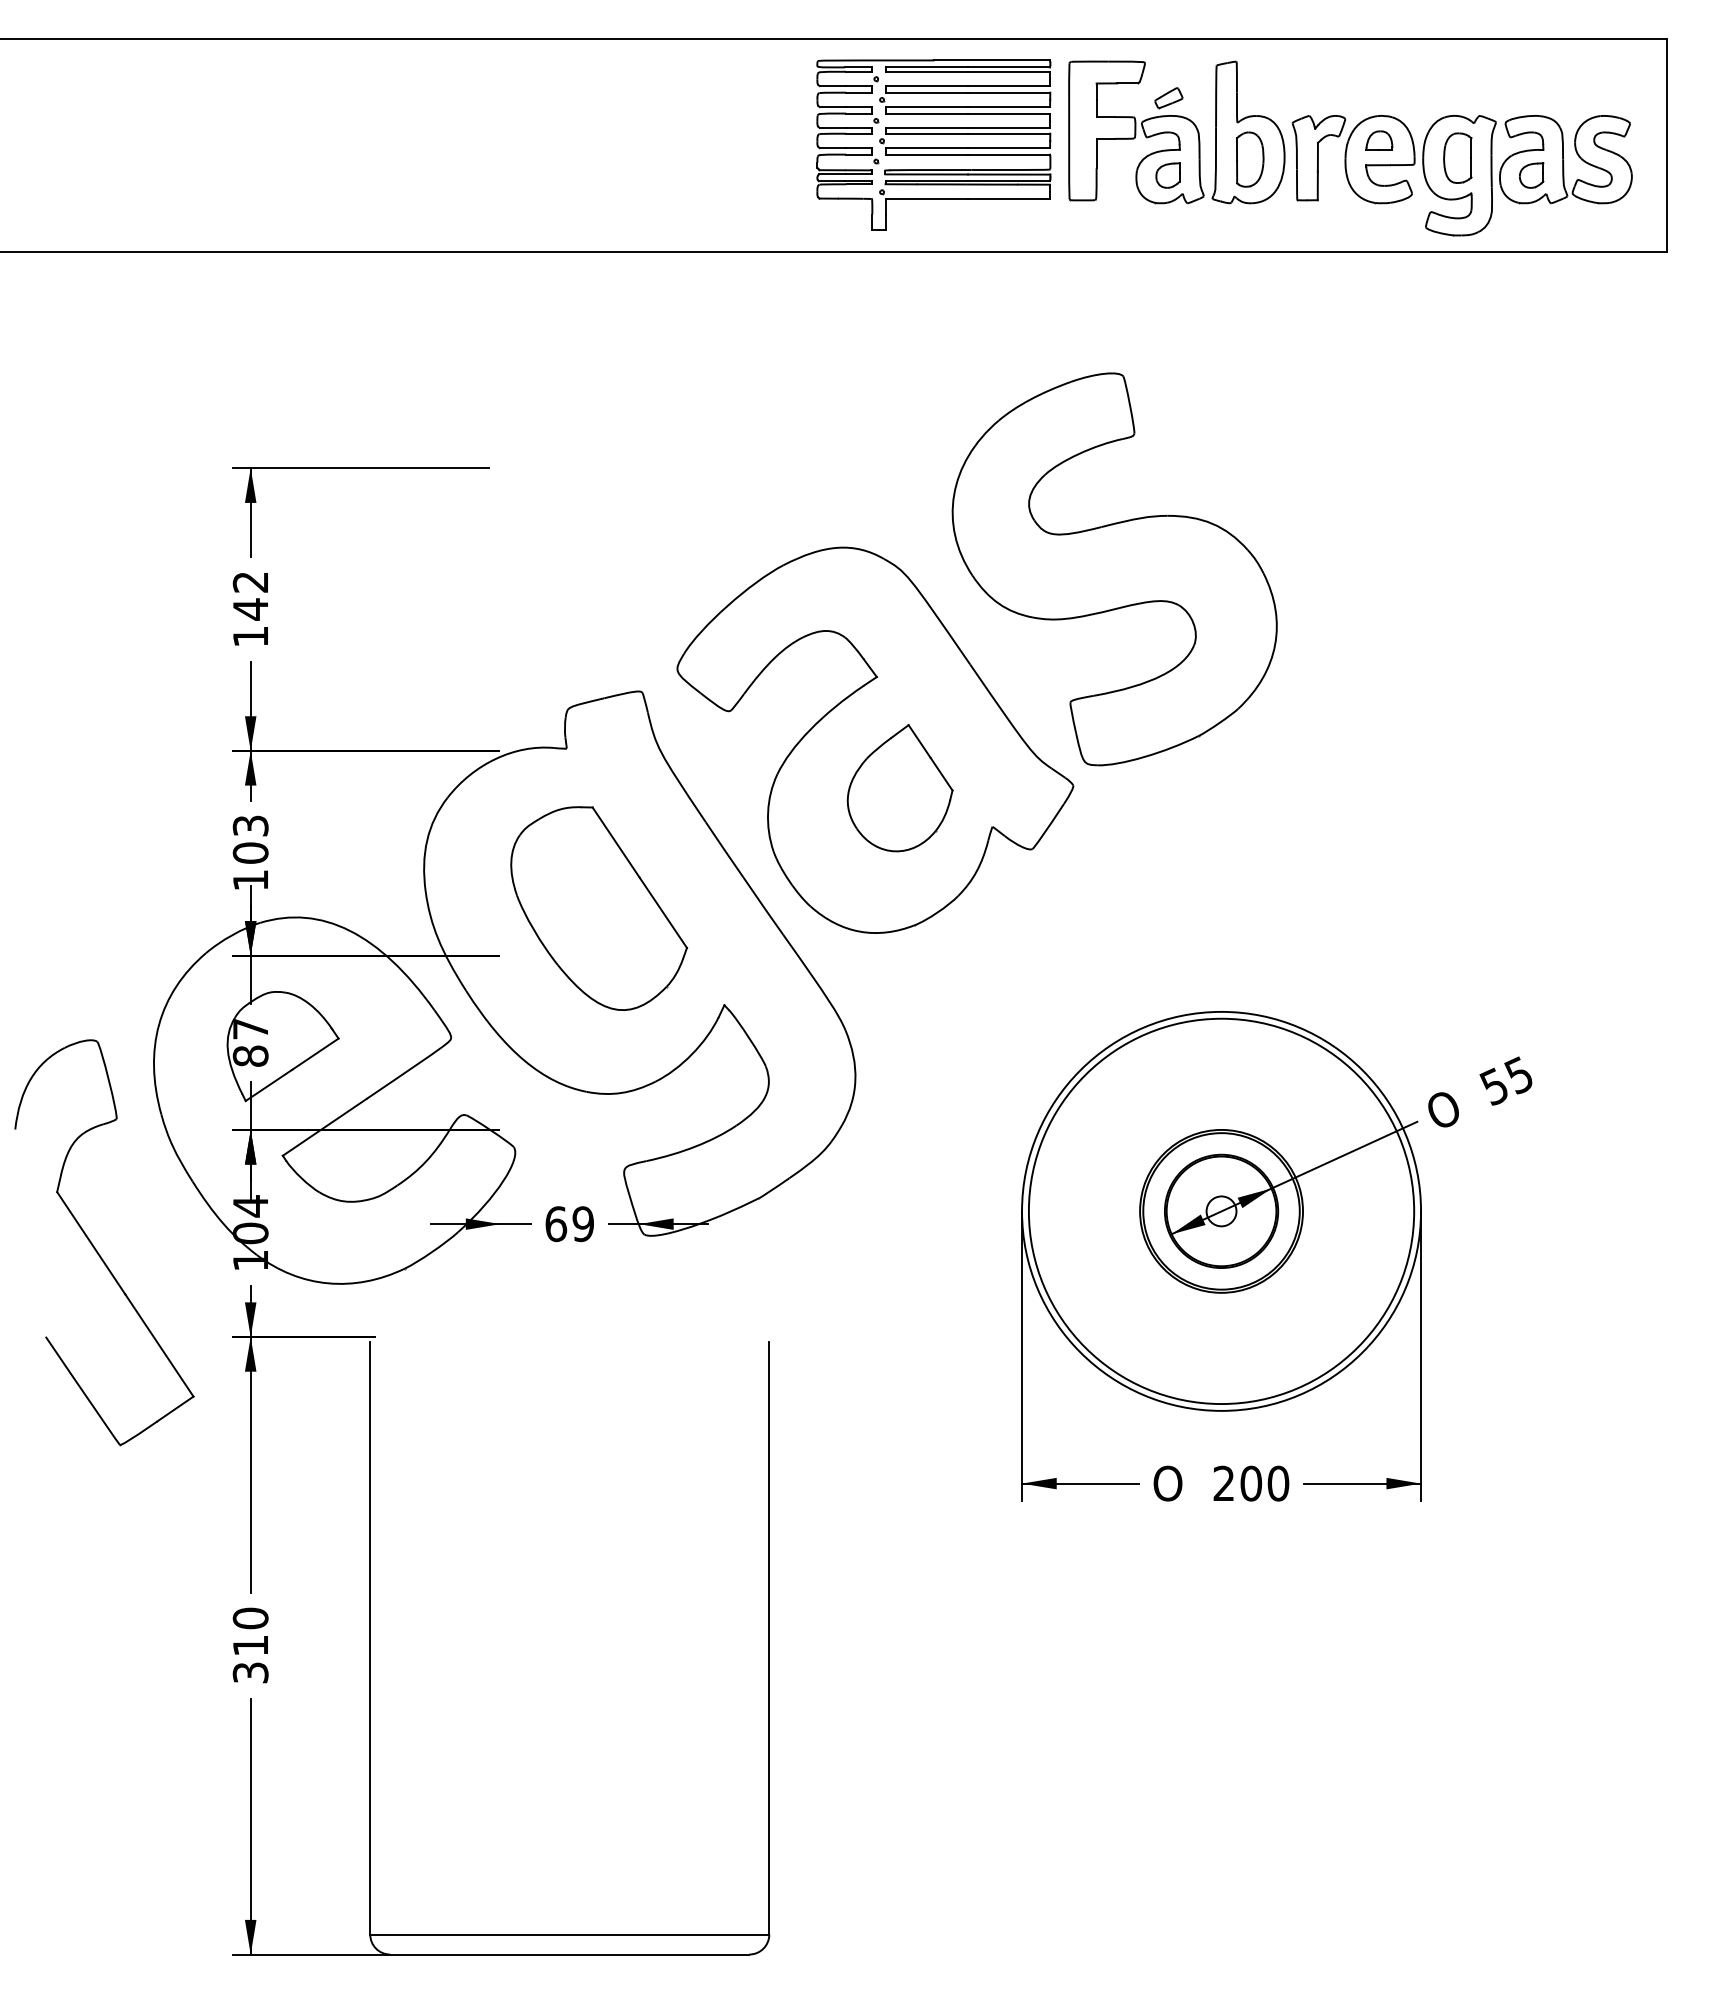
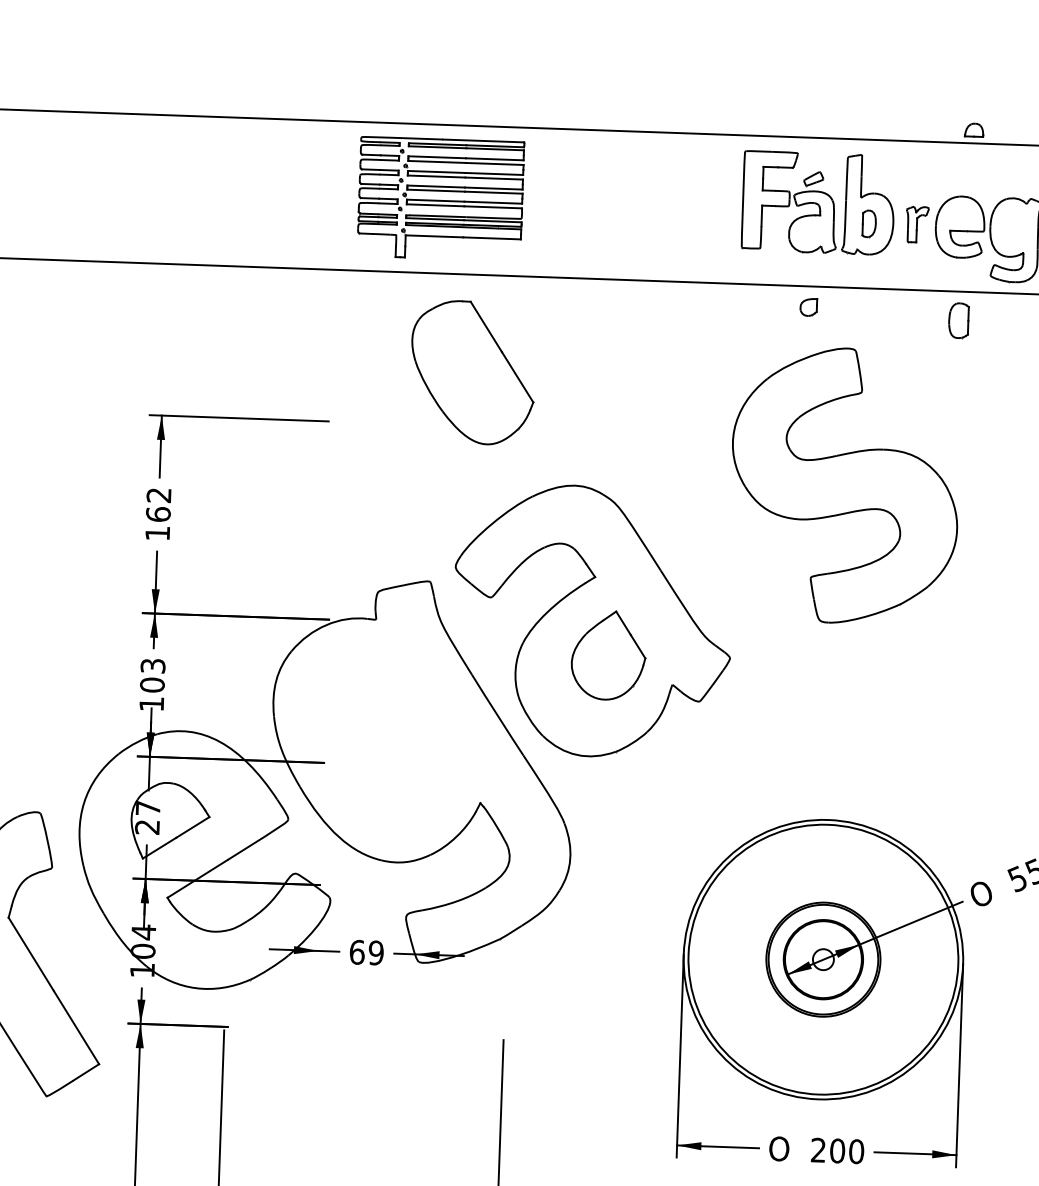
part: (1379, 140) -> (974, 130), moved
part: (933, 144) -> (440, 198), moved
part: (1457, 157) -> (958, 320), moved
part: (1318, 158) -> (917, 224), size x0.6
part: (1250, 159) -> (869, 223), size x0.7
part: (1167, 175) -> (808, 307), moved
part: (1114, 569) -> (844, 485), moved
text: (250, 609) -> (158, 514), 142 -> 162
part: (598, 908) -> (472, 372), moved
text: (250, 1055) -> (147, 826), 87 -> 27

